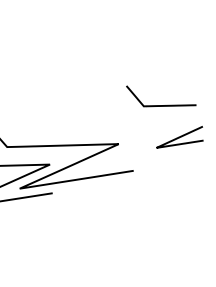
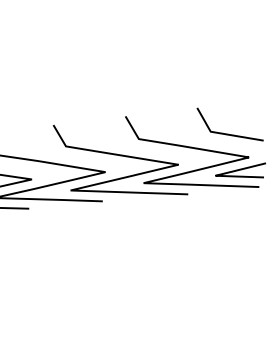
curve: (131, 126) -> (194, 149), added

